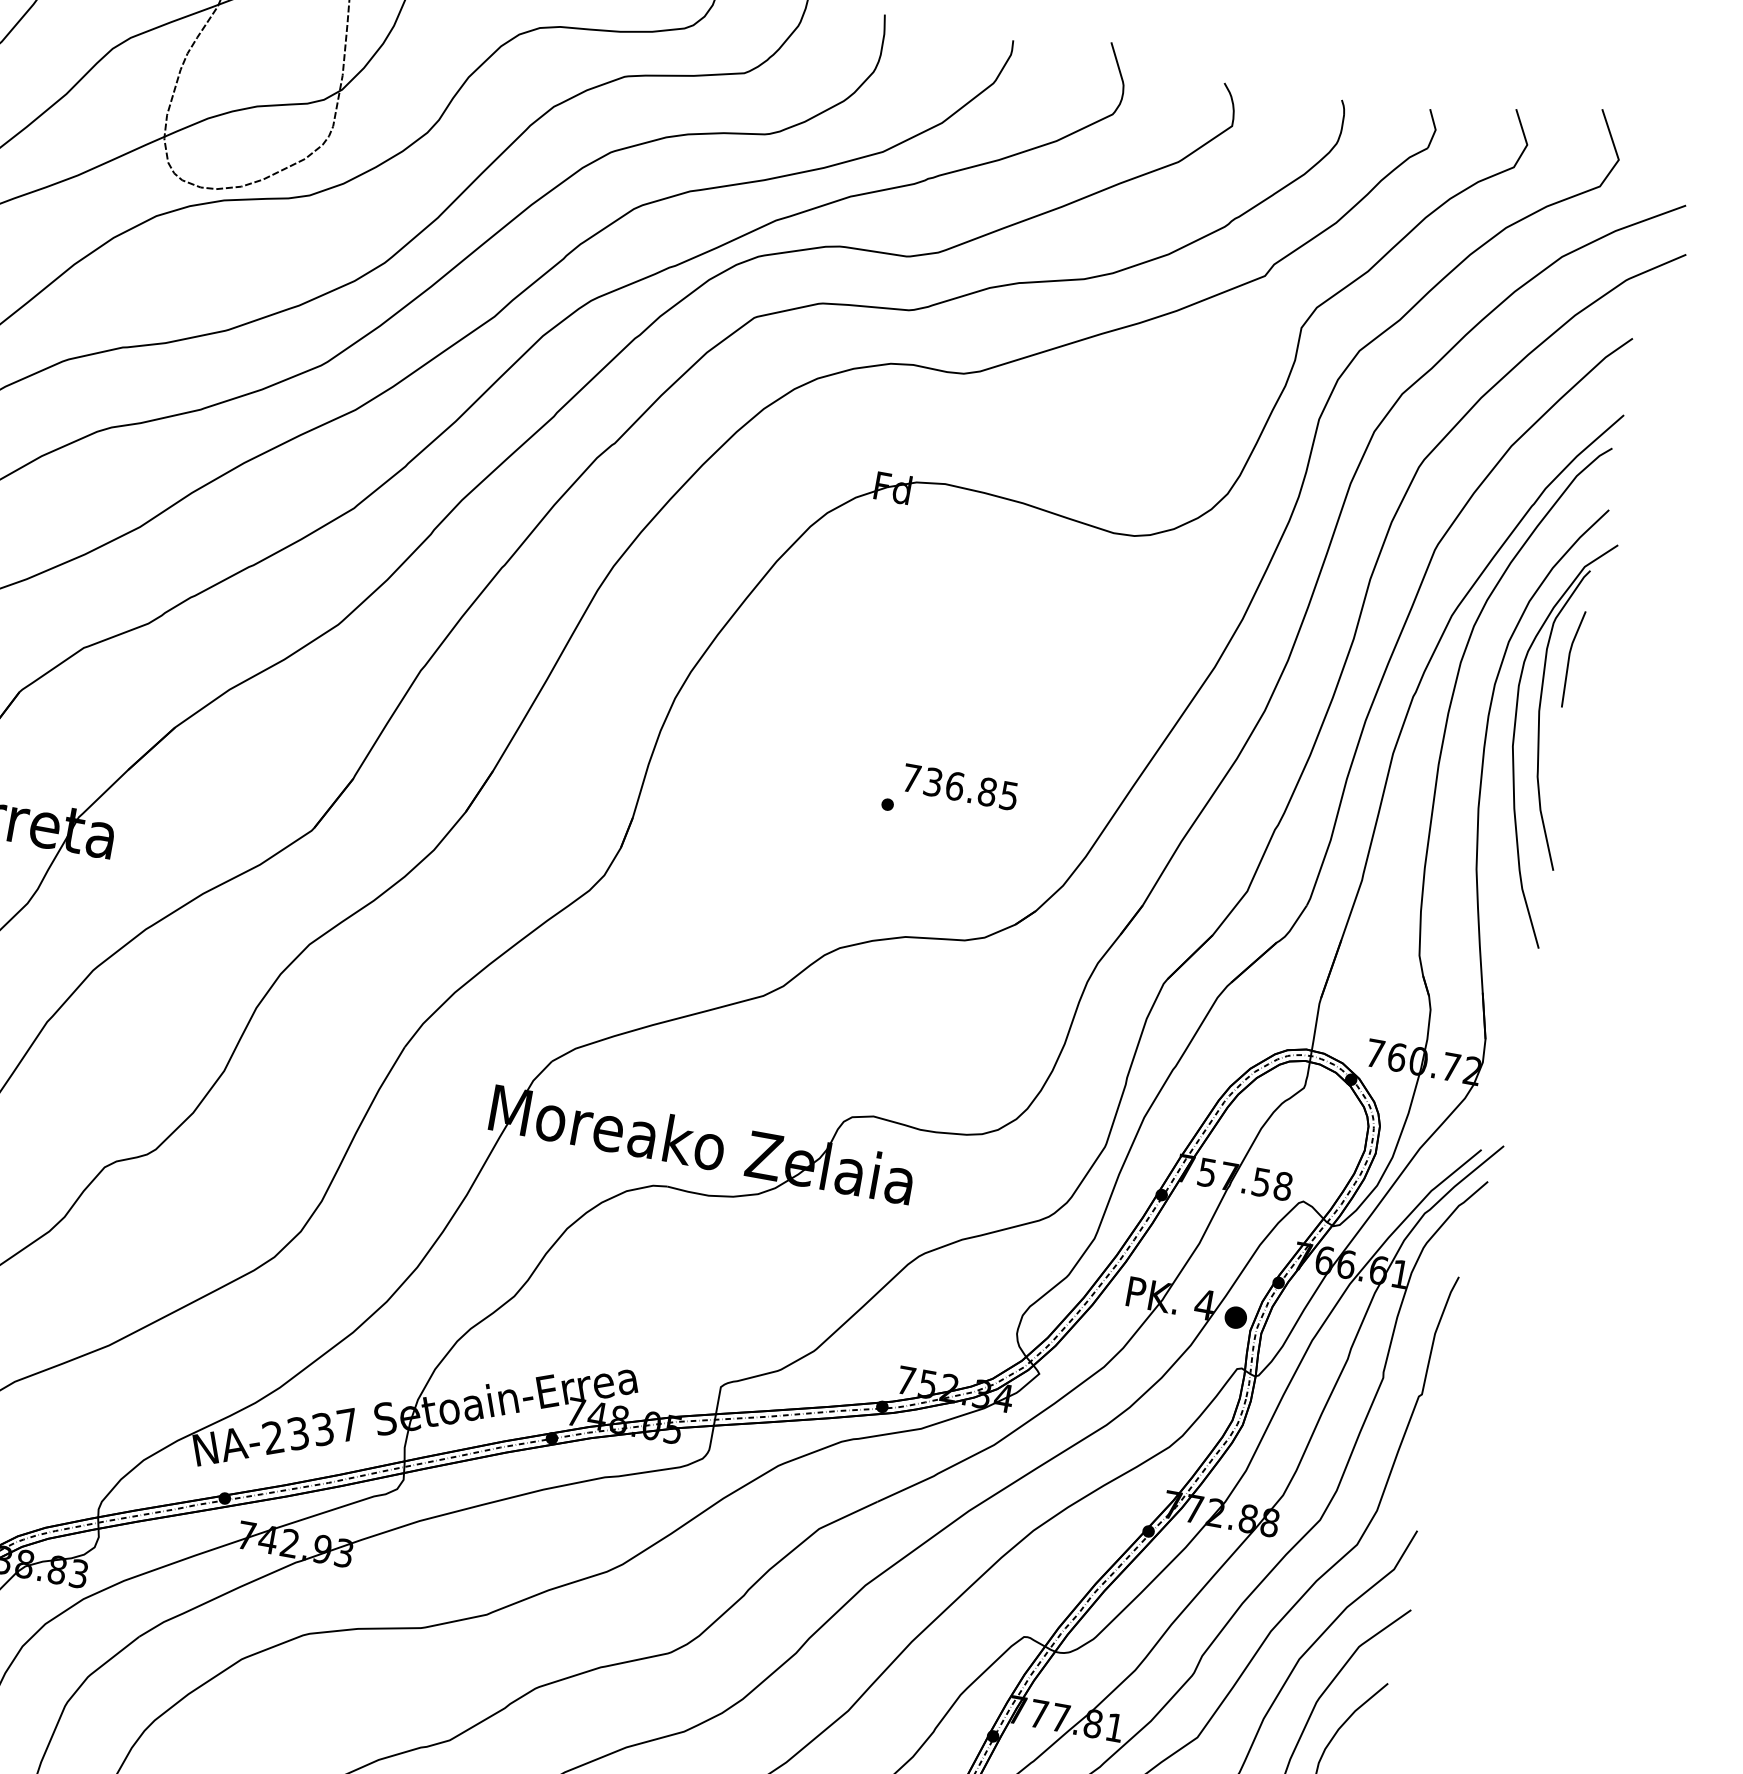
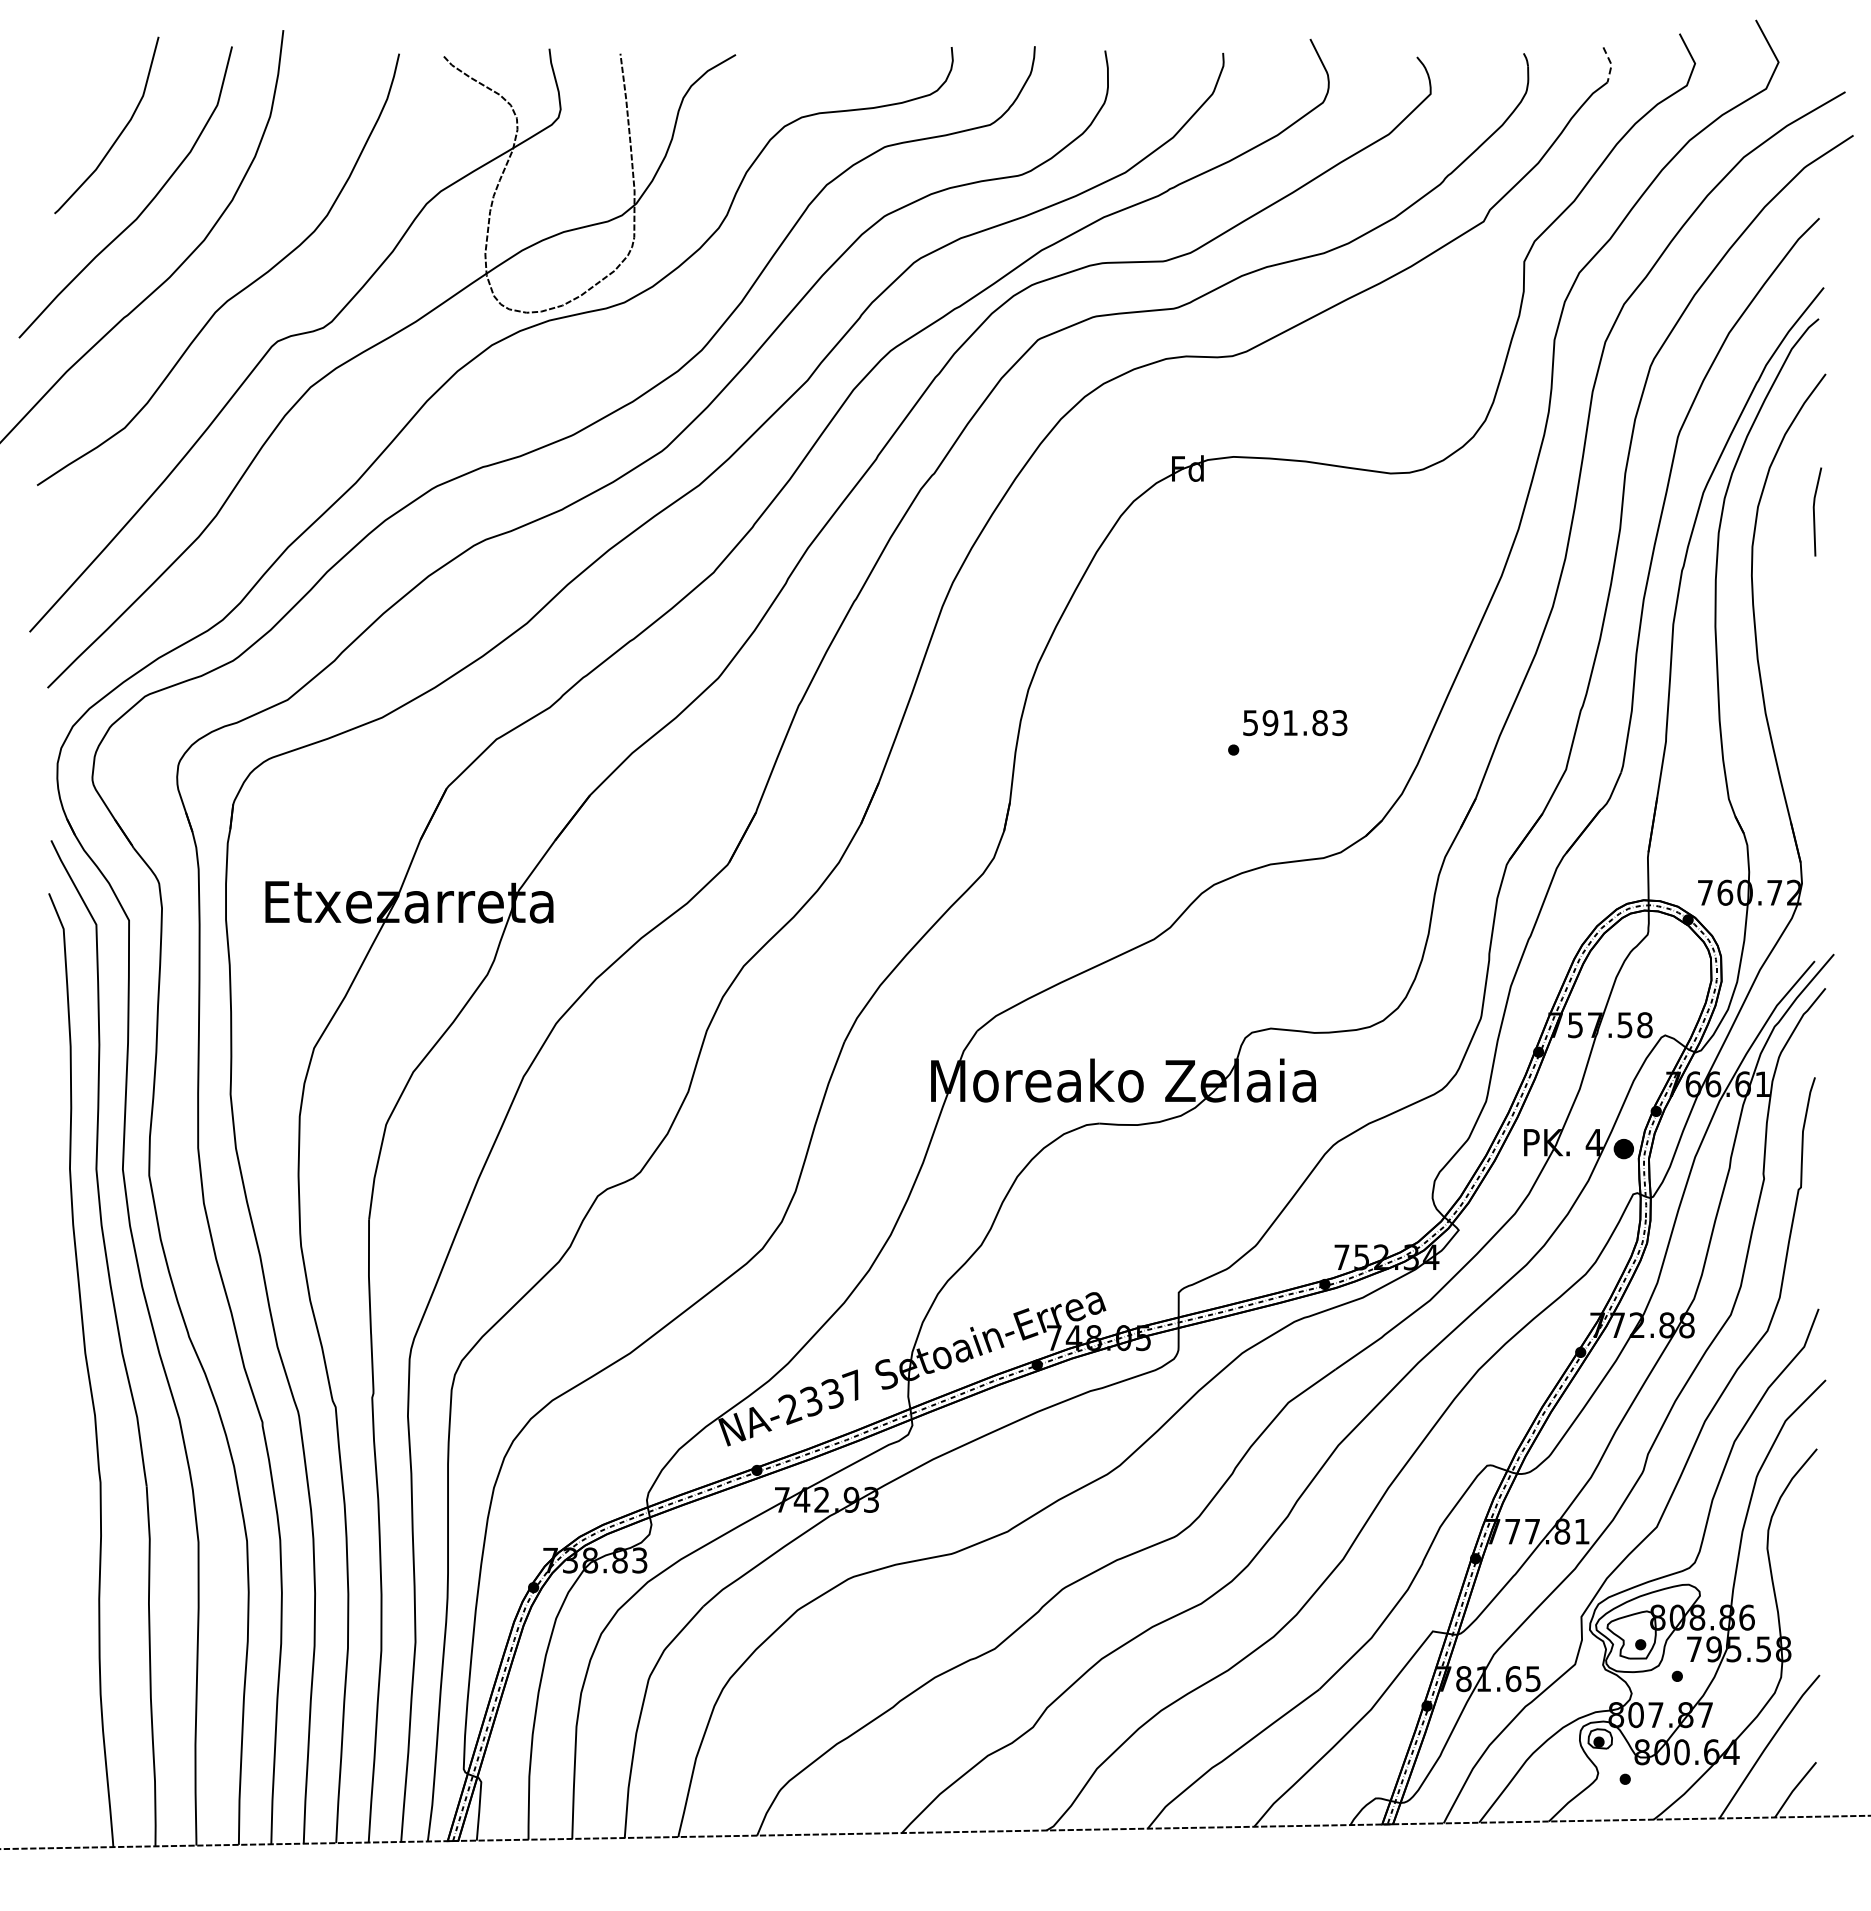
line: (1435, 129) -> (1611, 64), solid -> dashed
part: (1545, 740) -> (1806, 588), removed
text: (960, 787) -> (1295, 723), 736.85 -> 591.83

